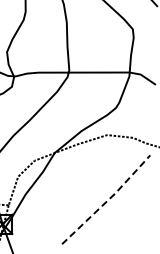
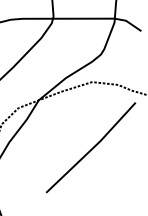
line: (108, 200) -> (93, 148), dashed -> solid

